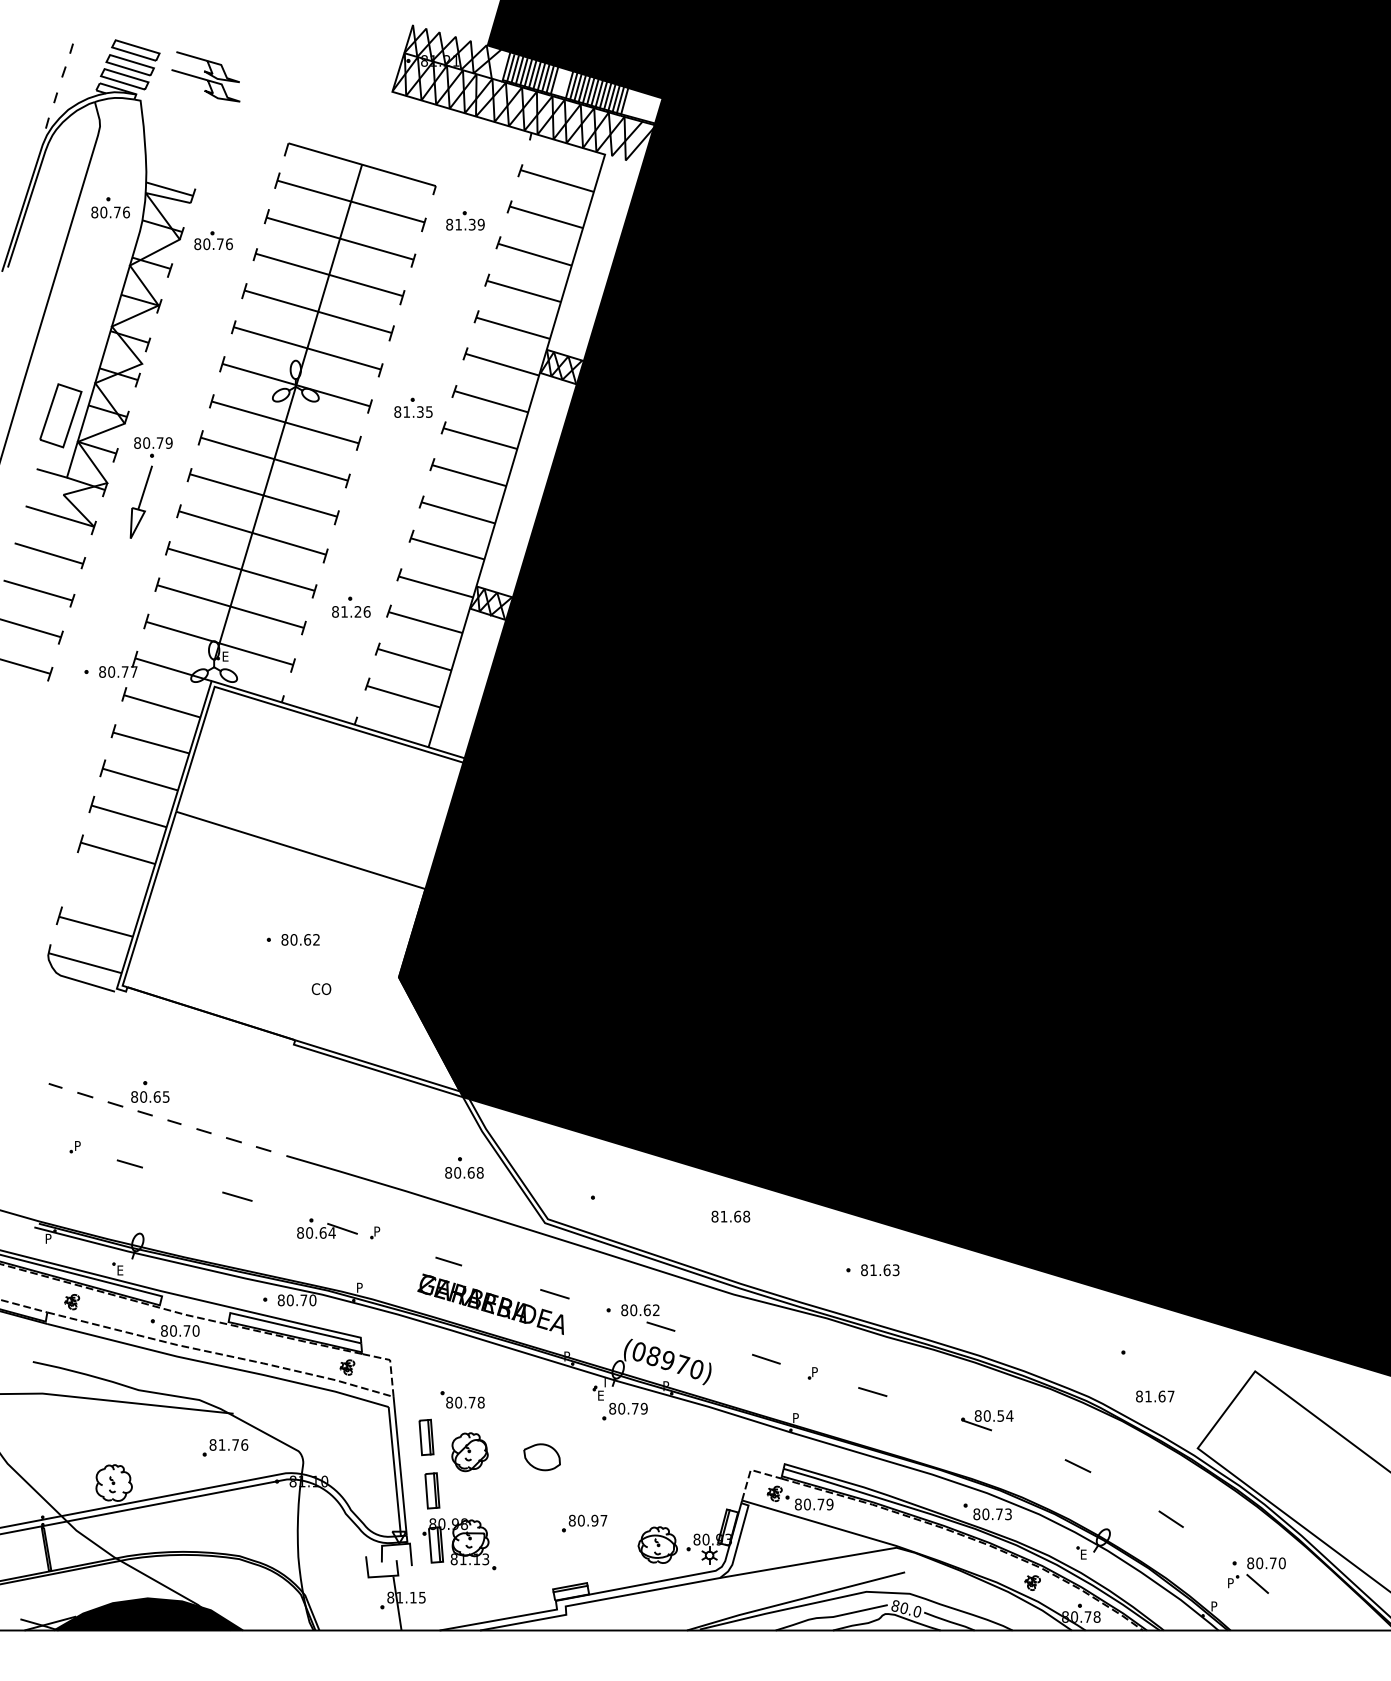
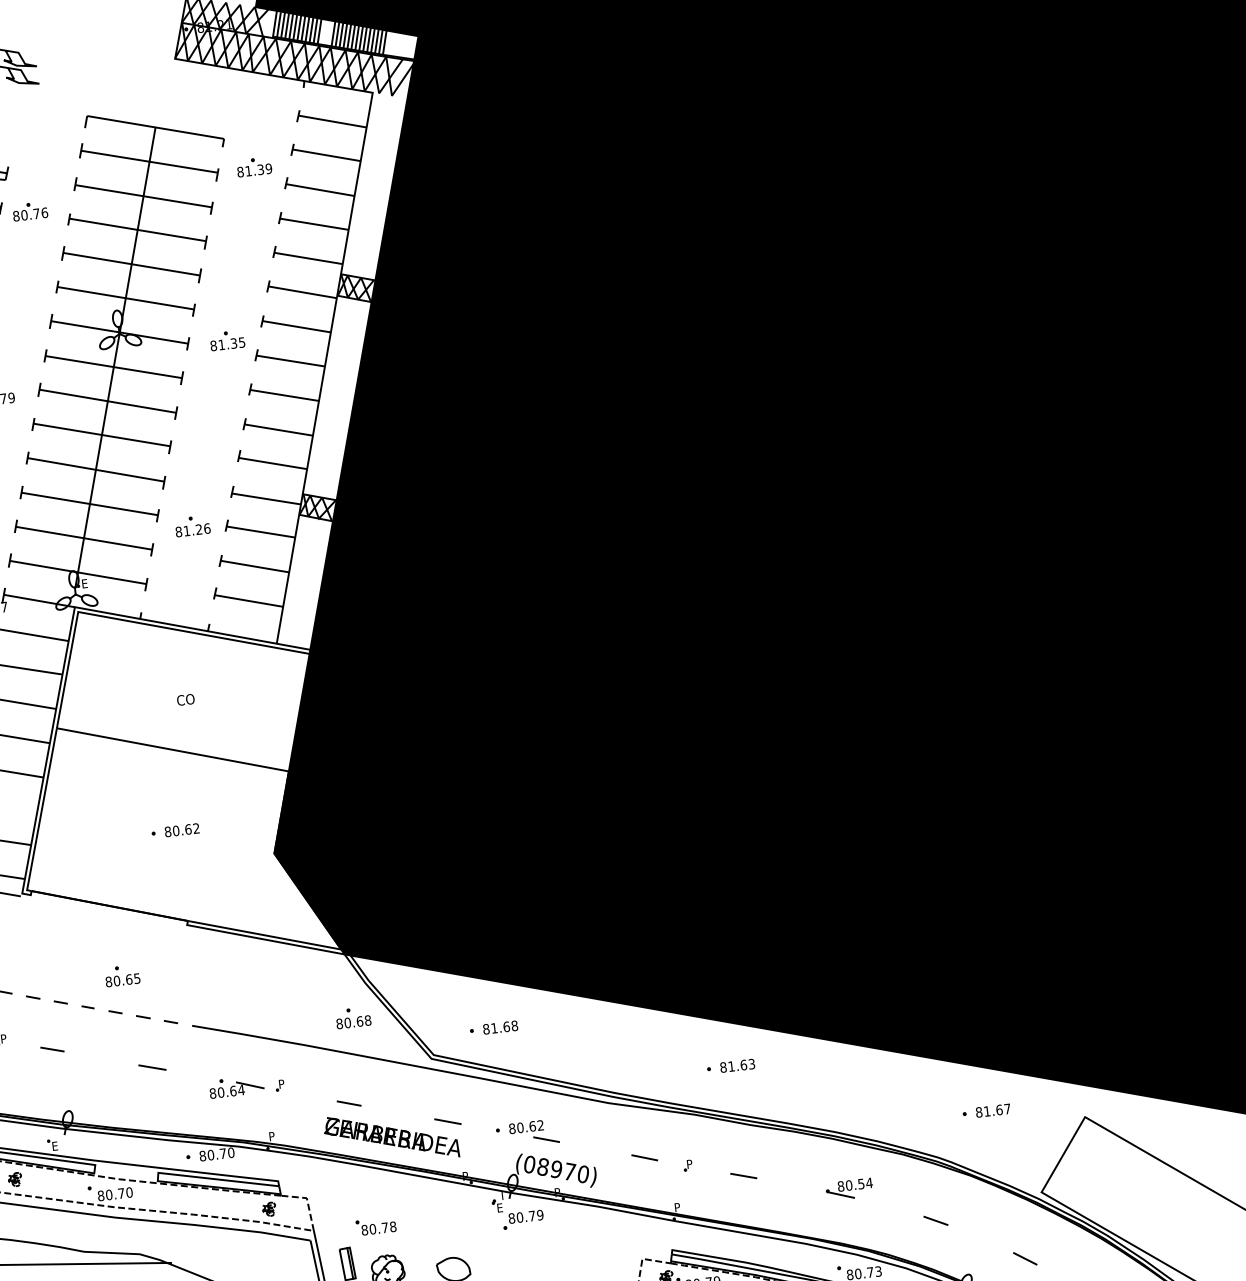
text: (321, 988) -> (185, 699), moved
part: (150, 1091) -> (122, 975), moved
text: (730, 1216) -> (500, 1027), moved
text: (1155, 1396) -> (993, 1110), moved

